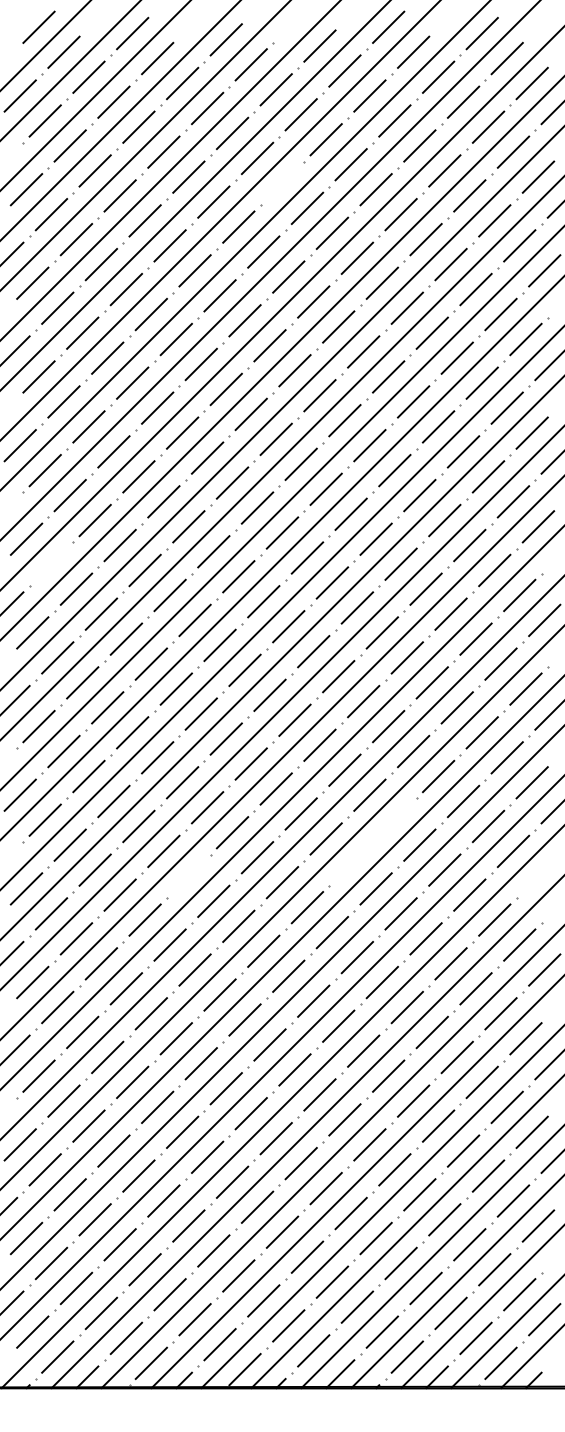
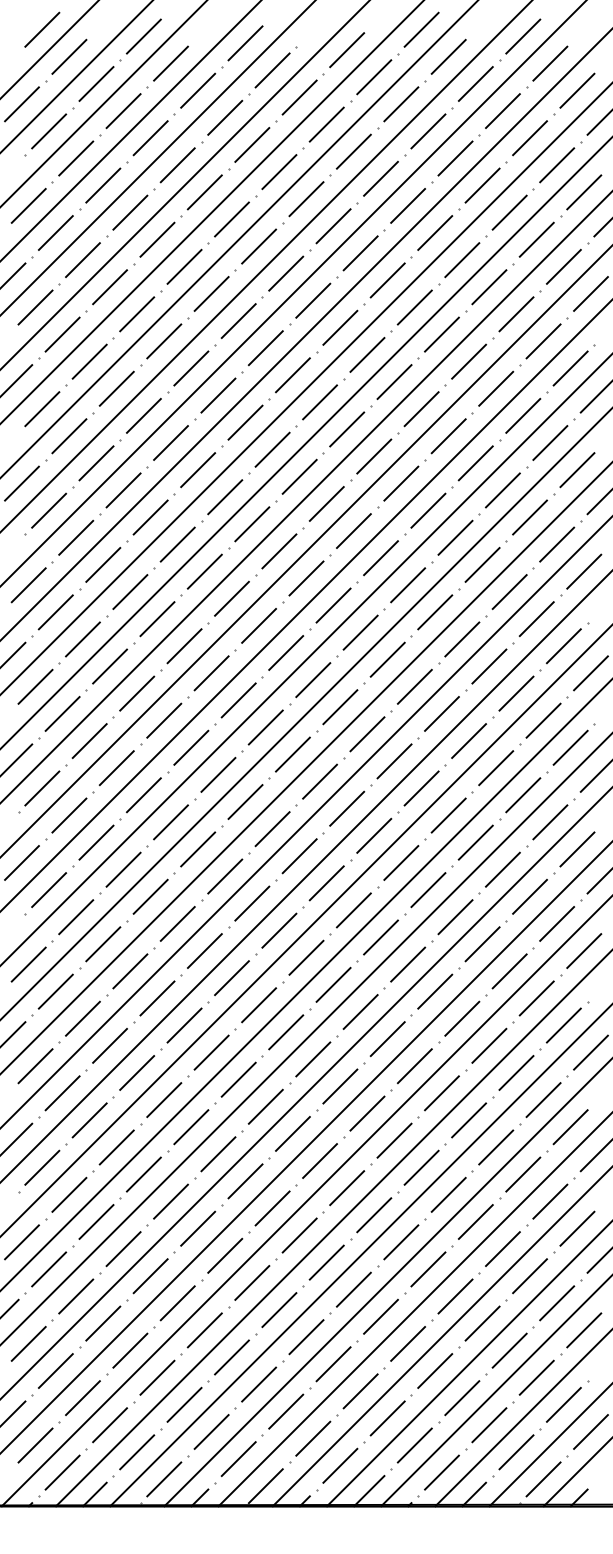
line: (282, 183) -> (306, 199), added
line: (51, 563) -> (55, 611), added
part: (372, 841) -> (404, 913), added
line: (188, 876) -> (204, 951), added
line: (538, 876) -> (584, 951), added

